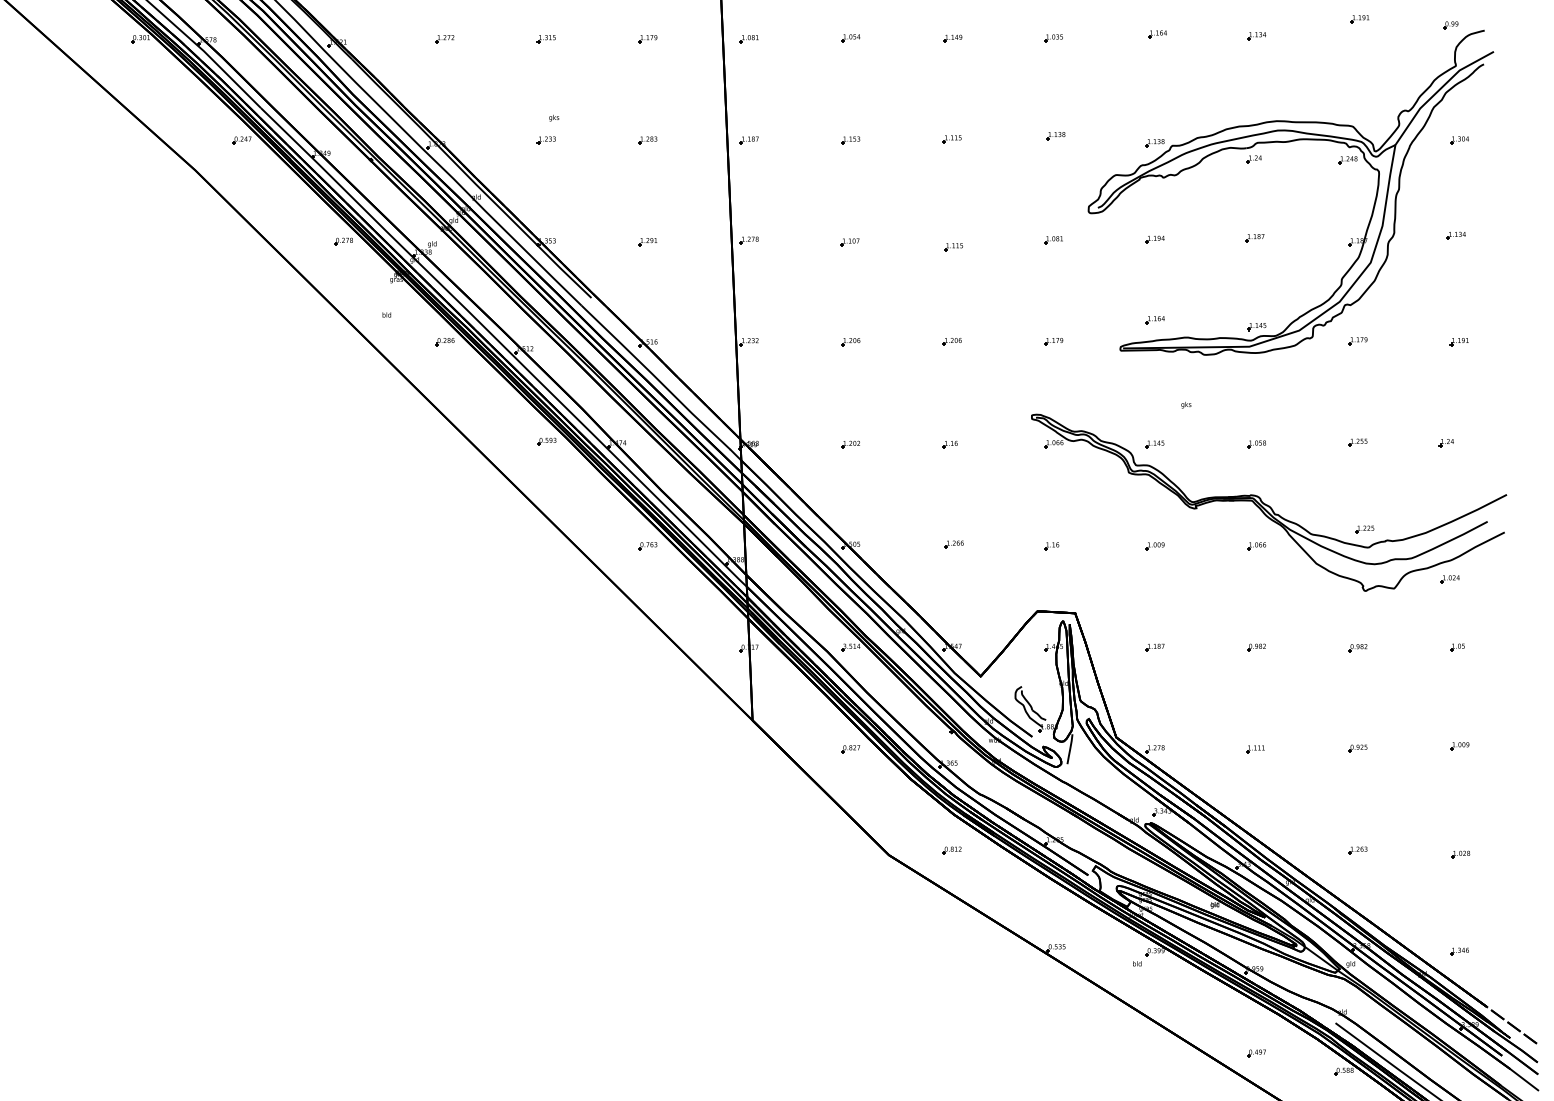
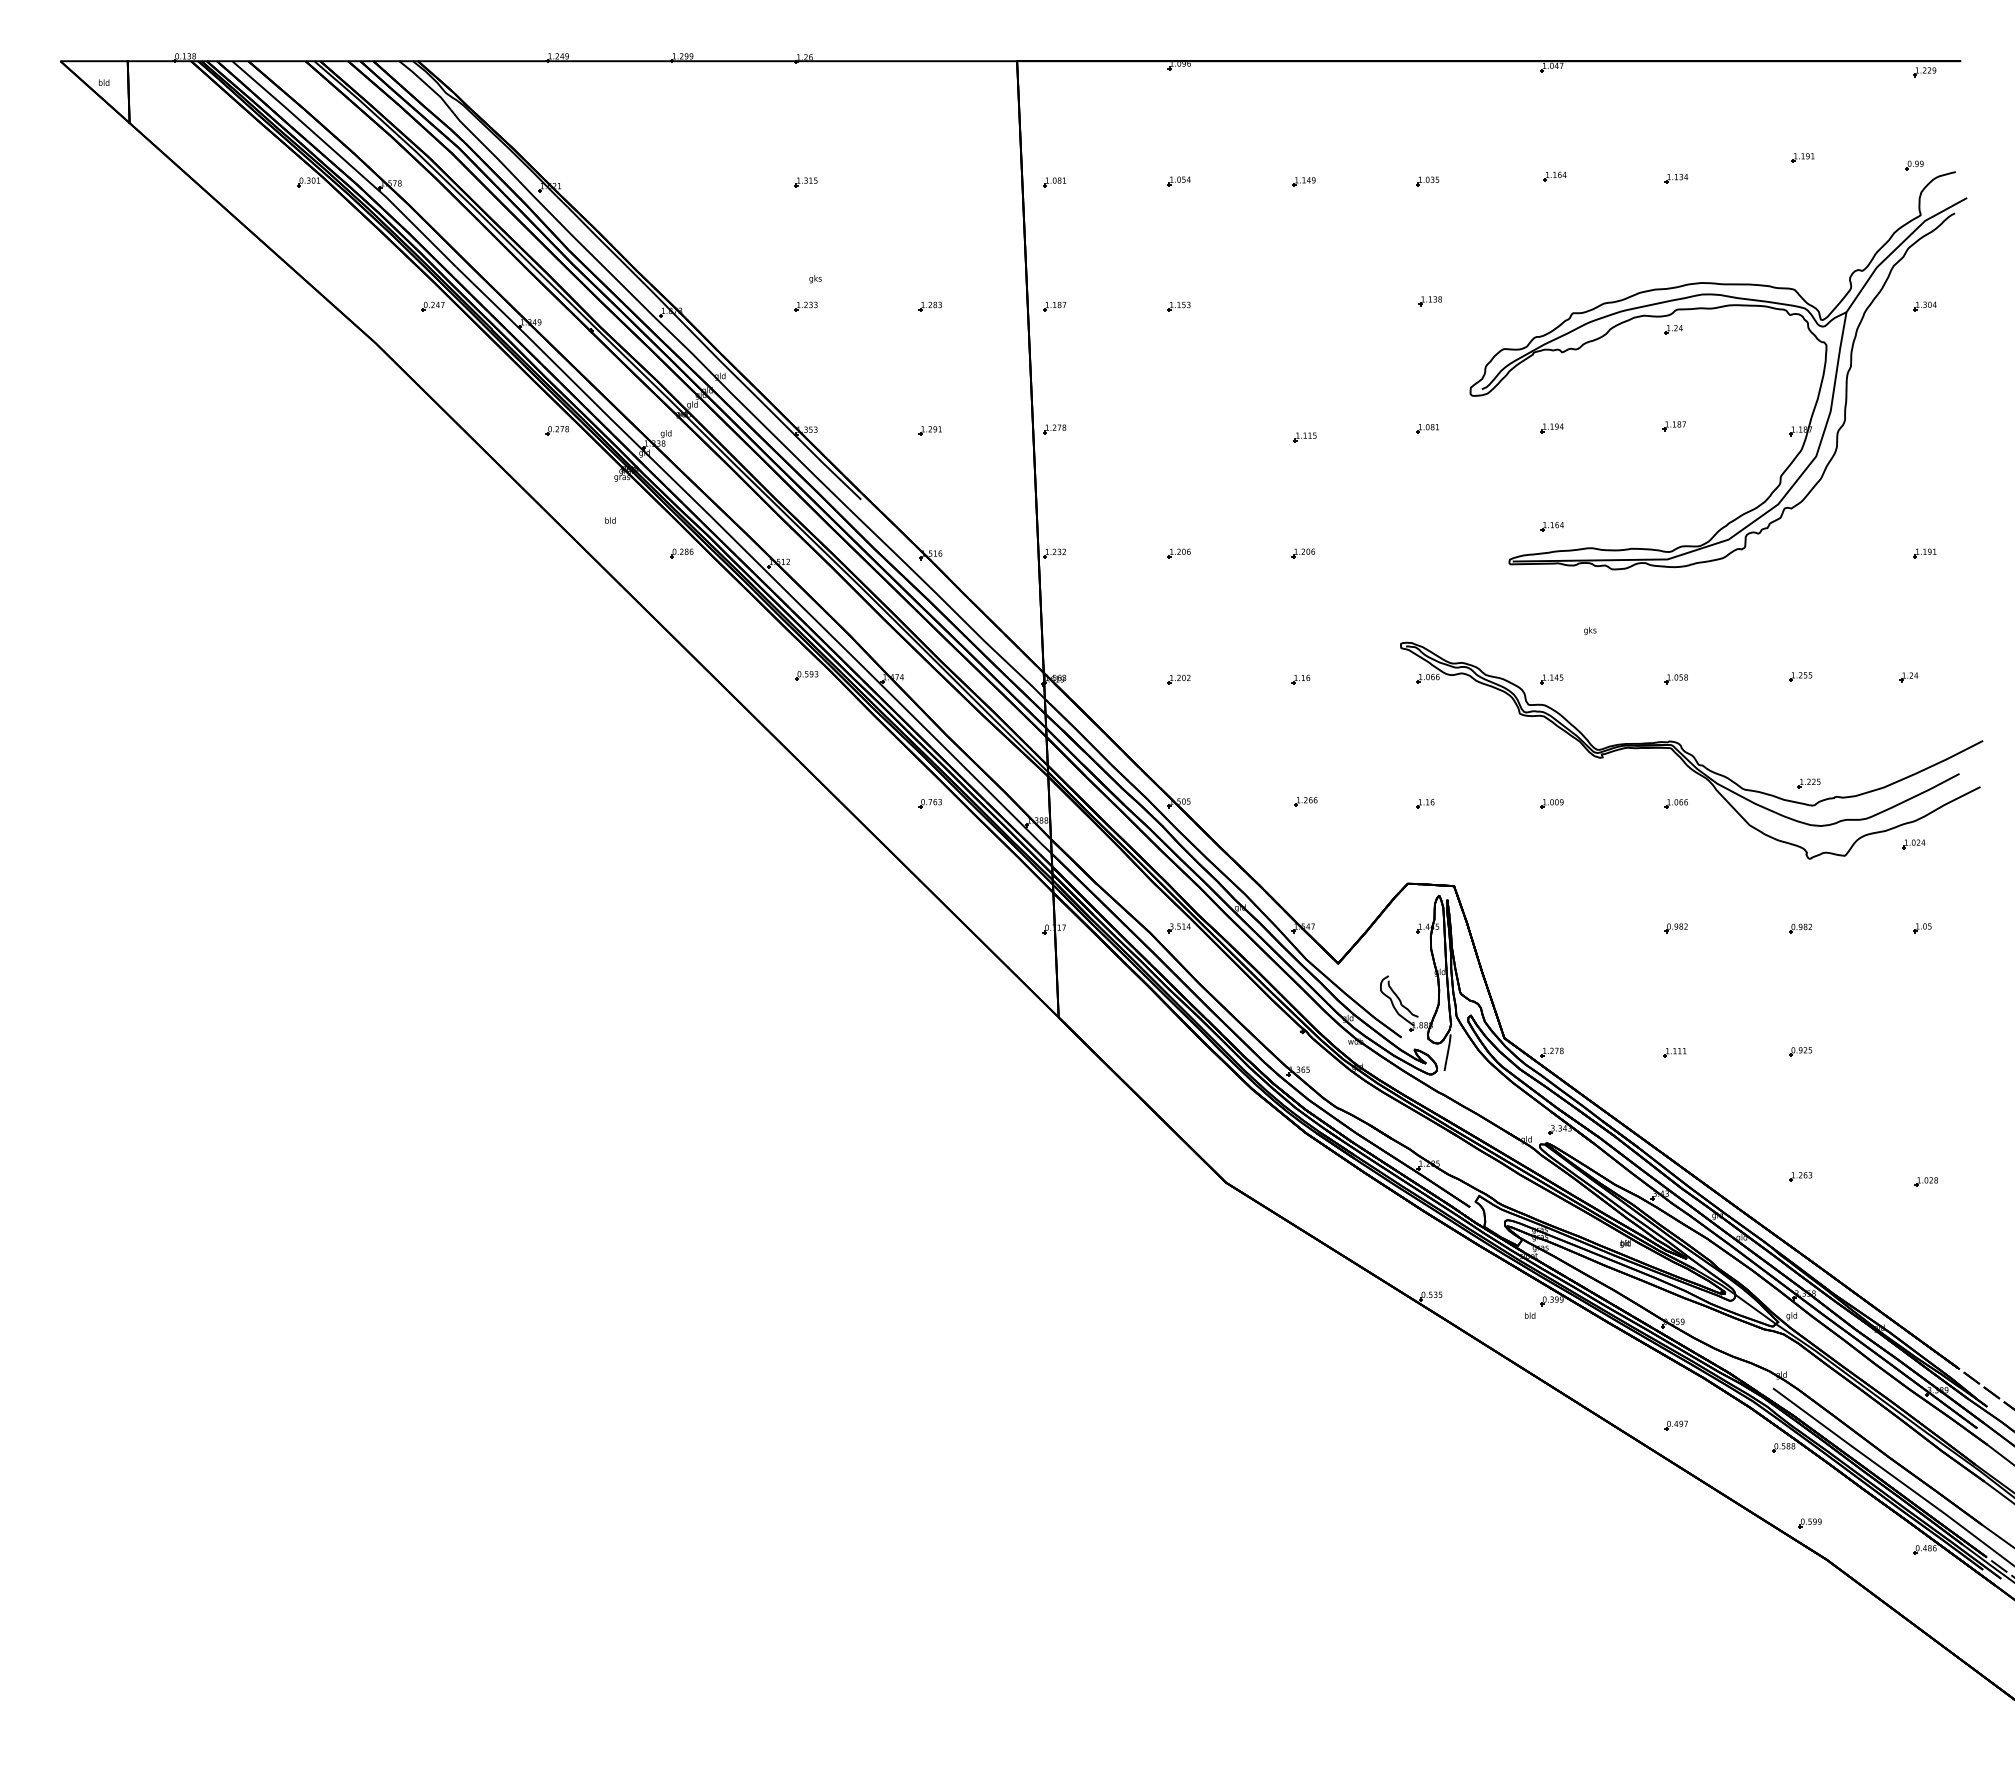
part: (444, 39) -> (681, 182), removed
part: (647, 39) -> (929, 182), removed
part: (951, 139) -> (1302, 305), removed
part: (1154, 142) -> (1551, 309), removed
part: (1347, 159) -> (1787, 330), removed
part: (1455, 235) -> (1920, 423), removed
part: (849, 242) -> (1177, 431), removed
part: (1256, 327) -> (1676, 535), removed
part: (1053, 341) -> (1427, 553), removed
part: (1357, 341) -> (1800, 552), removed
part: (1154, 647) -> (1551, 928), removed
part: (1459, 745) -> (1925, 1048), removed
part: (850, 749) -> (1178, 1052), removed
part: (951, 850) -> (1302, 1176), removed
part: (1459, 951) -> (1924, 1300), removed

